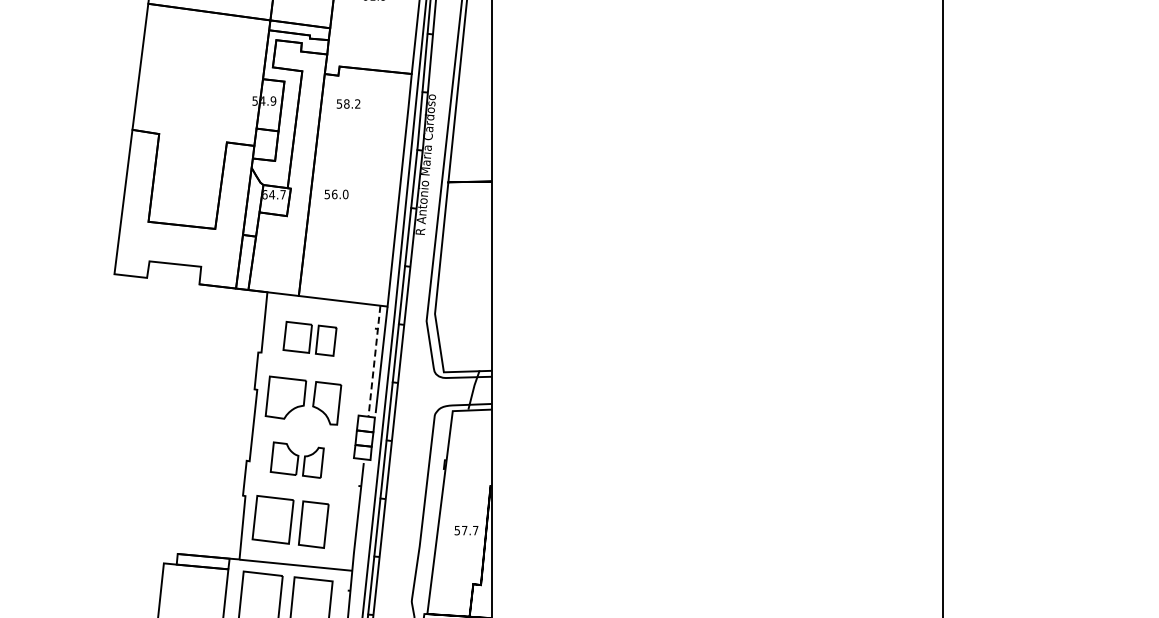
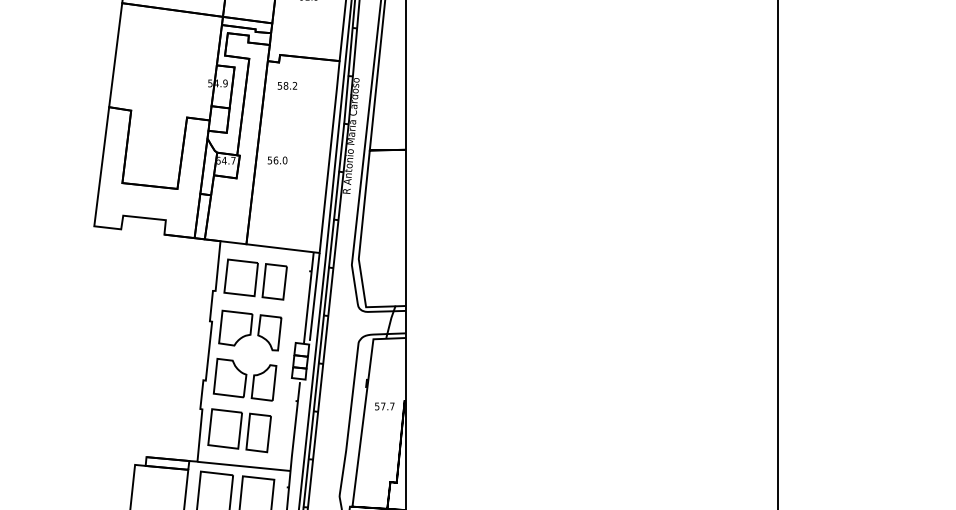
part: (309, 338) -> (255, 279), size x1.43
line: (374, 361) -> (308, 298), dashed -> solid
part: (297, 459) -> (245, 379), size x1.43
part: (466, 530) -> (384, 406), moved

